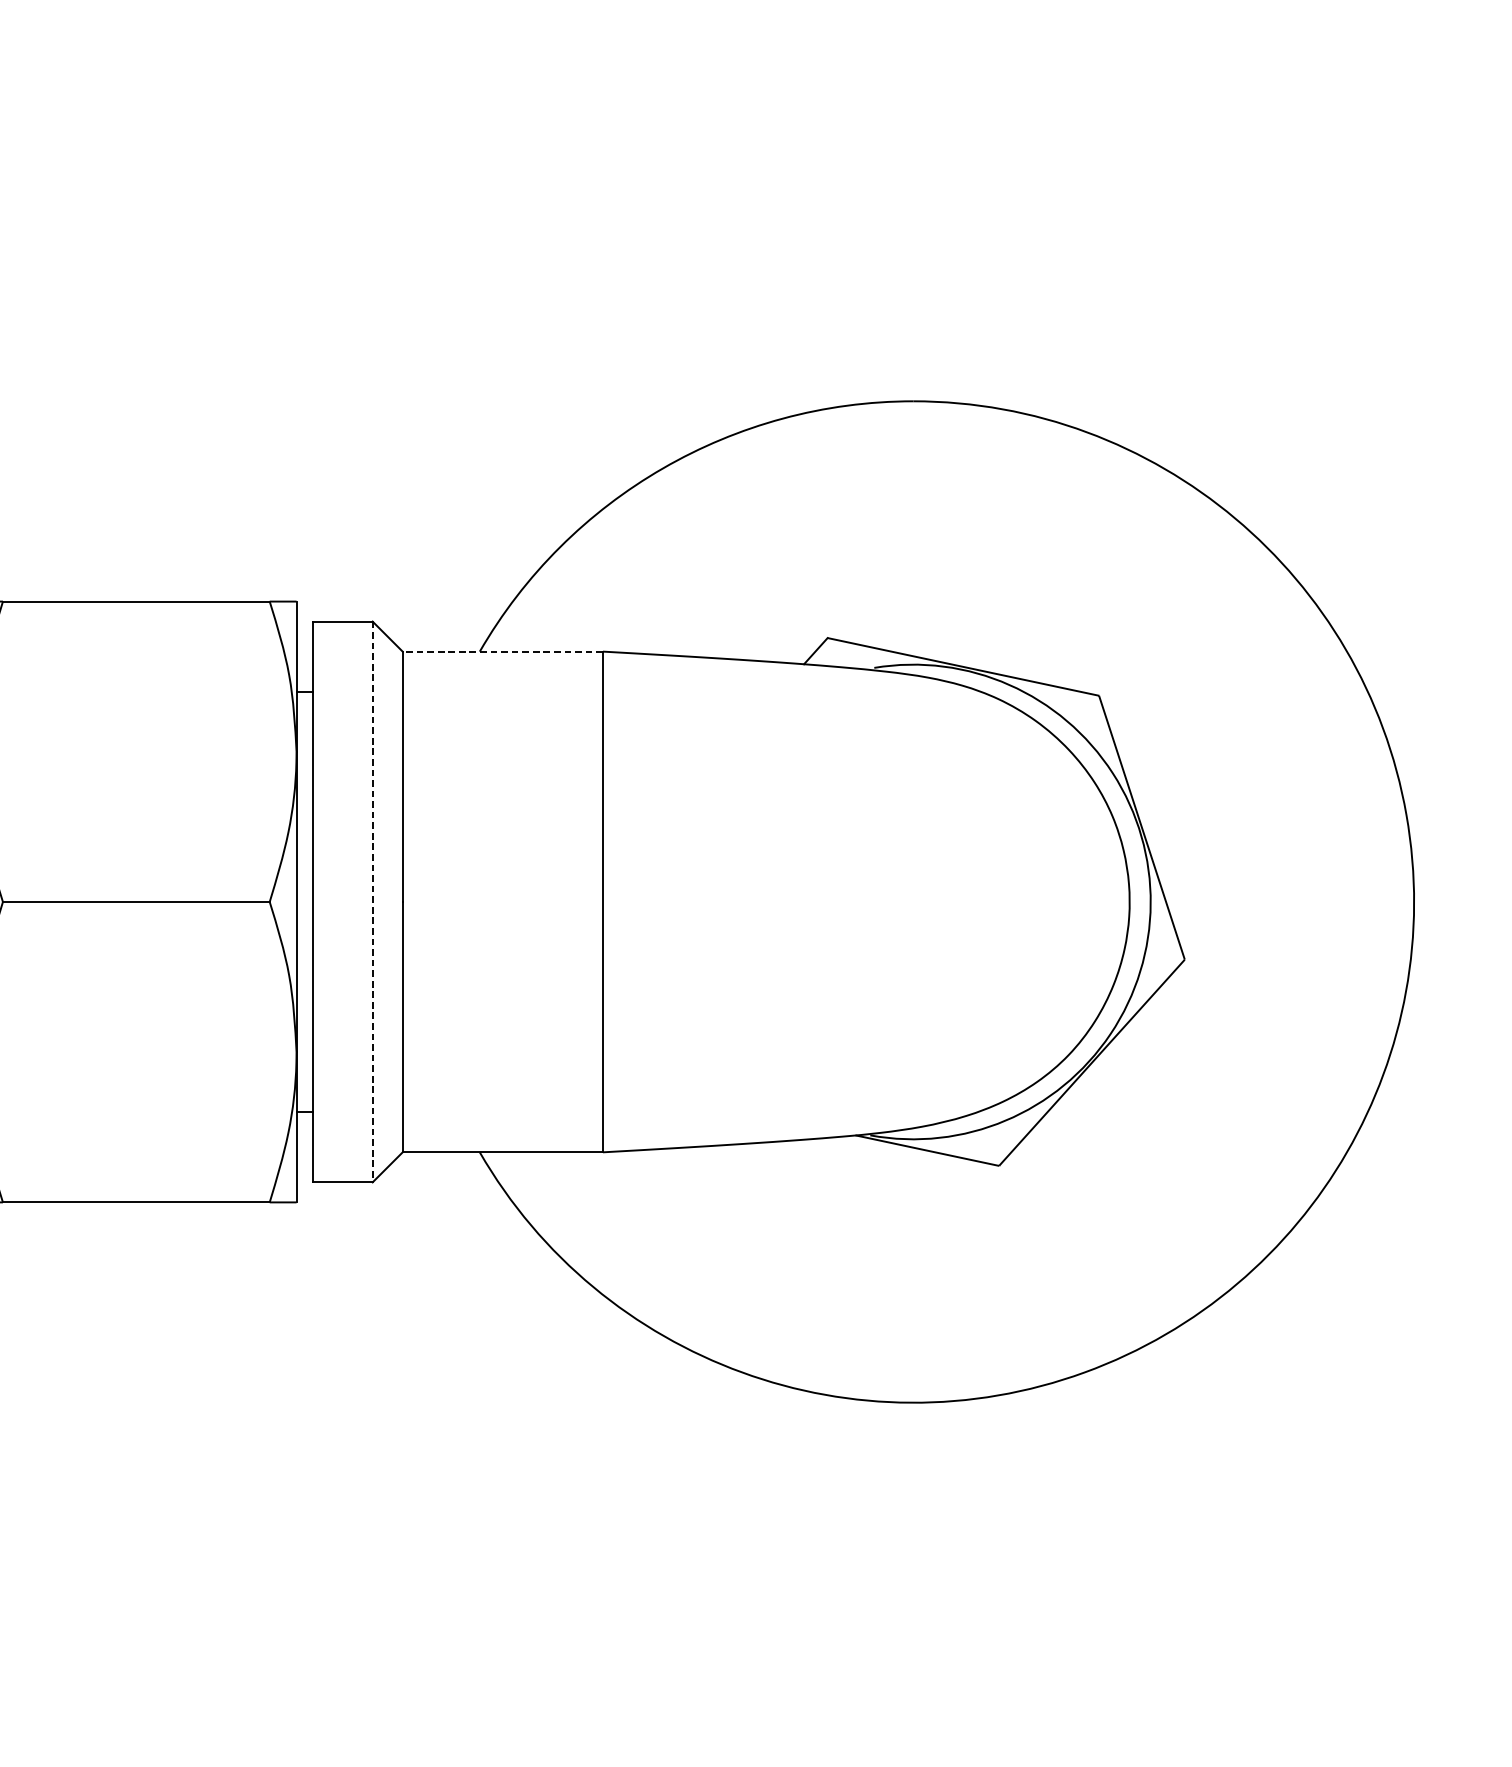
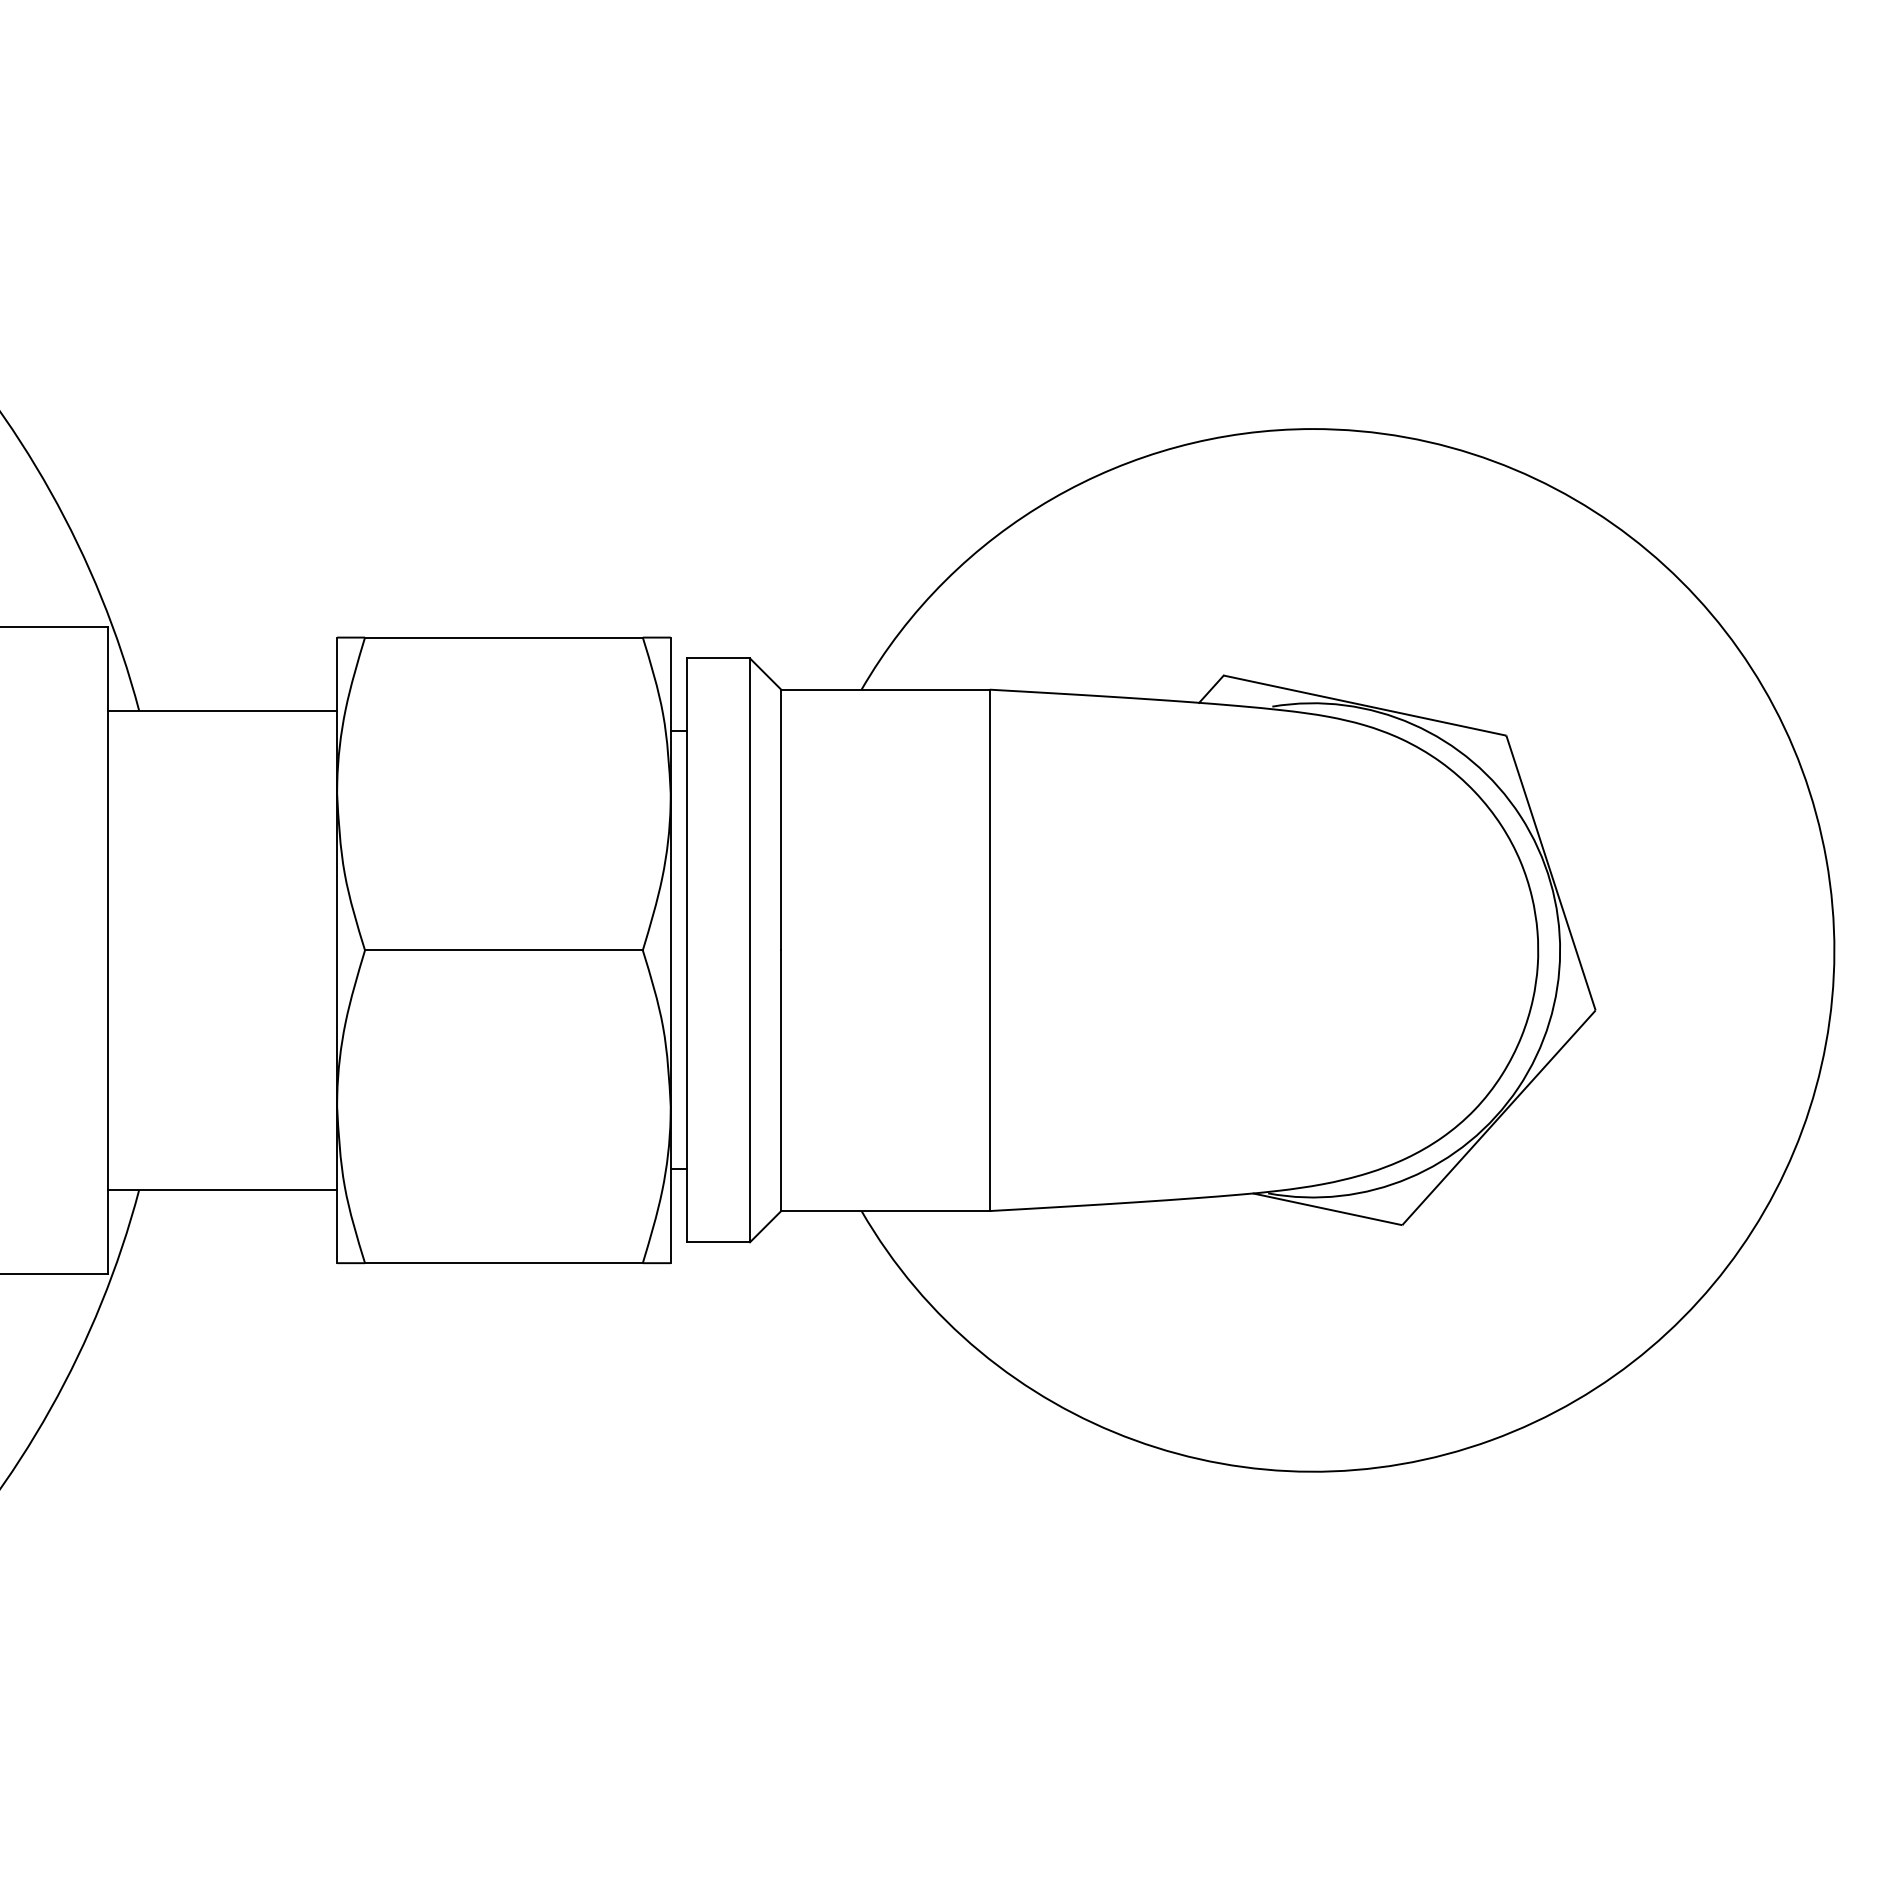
line: (502, 651) -> (885, 689), dashed -> solid
line: (373, 902) -> (750, 950), dashed -> solid

